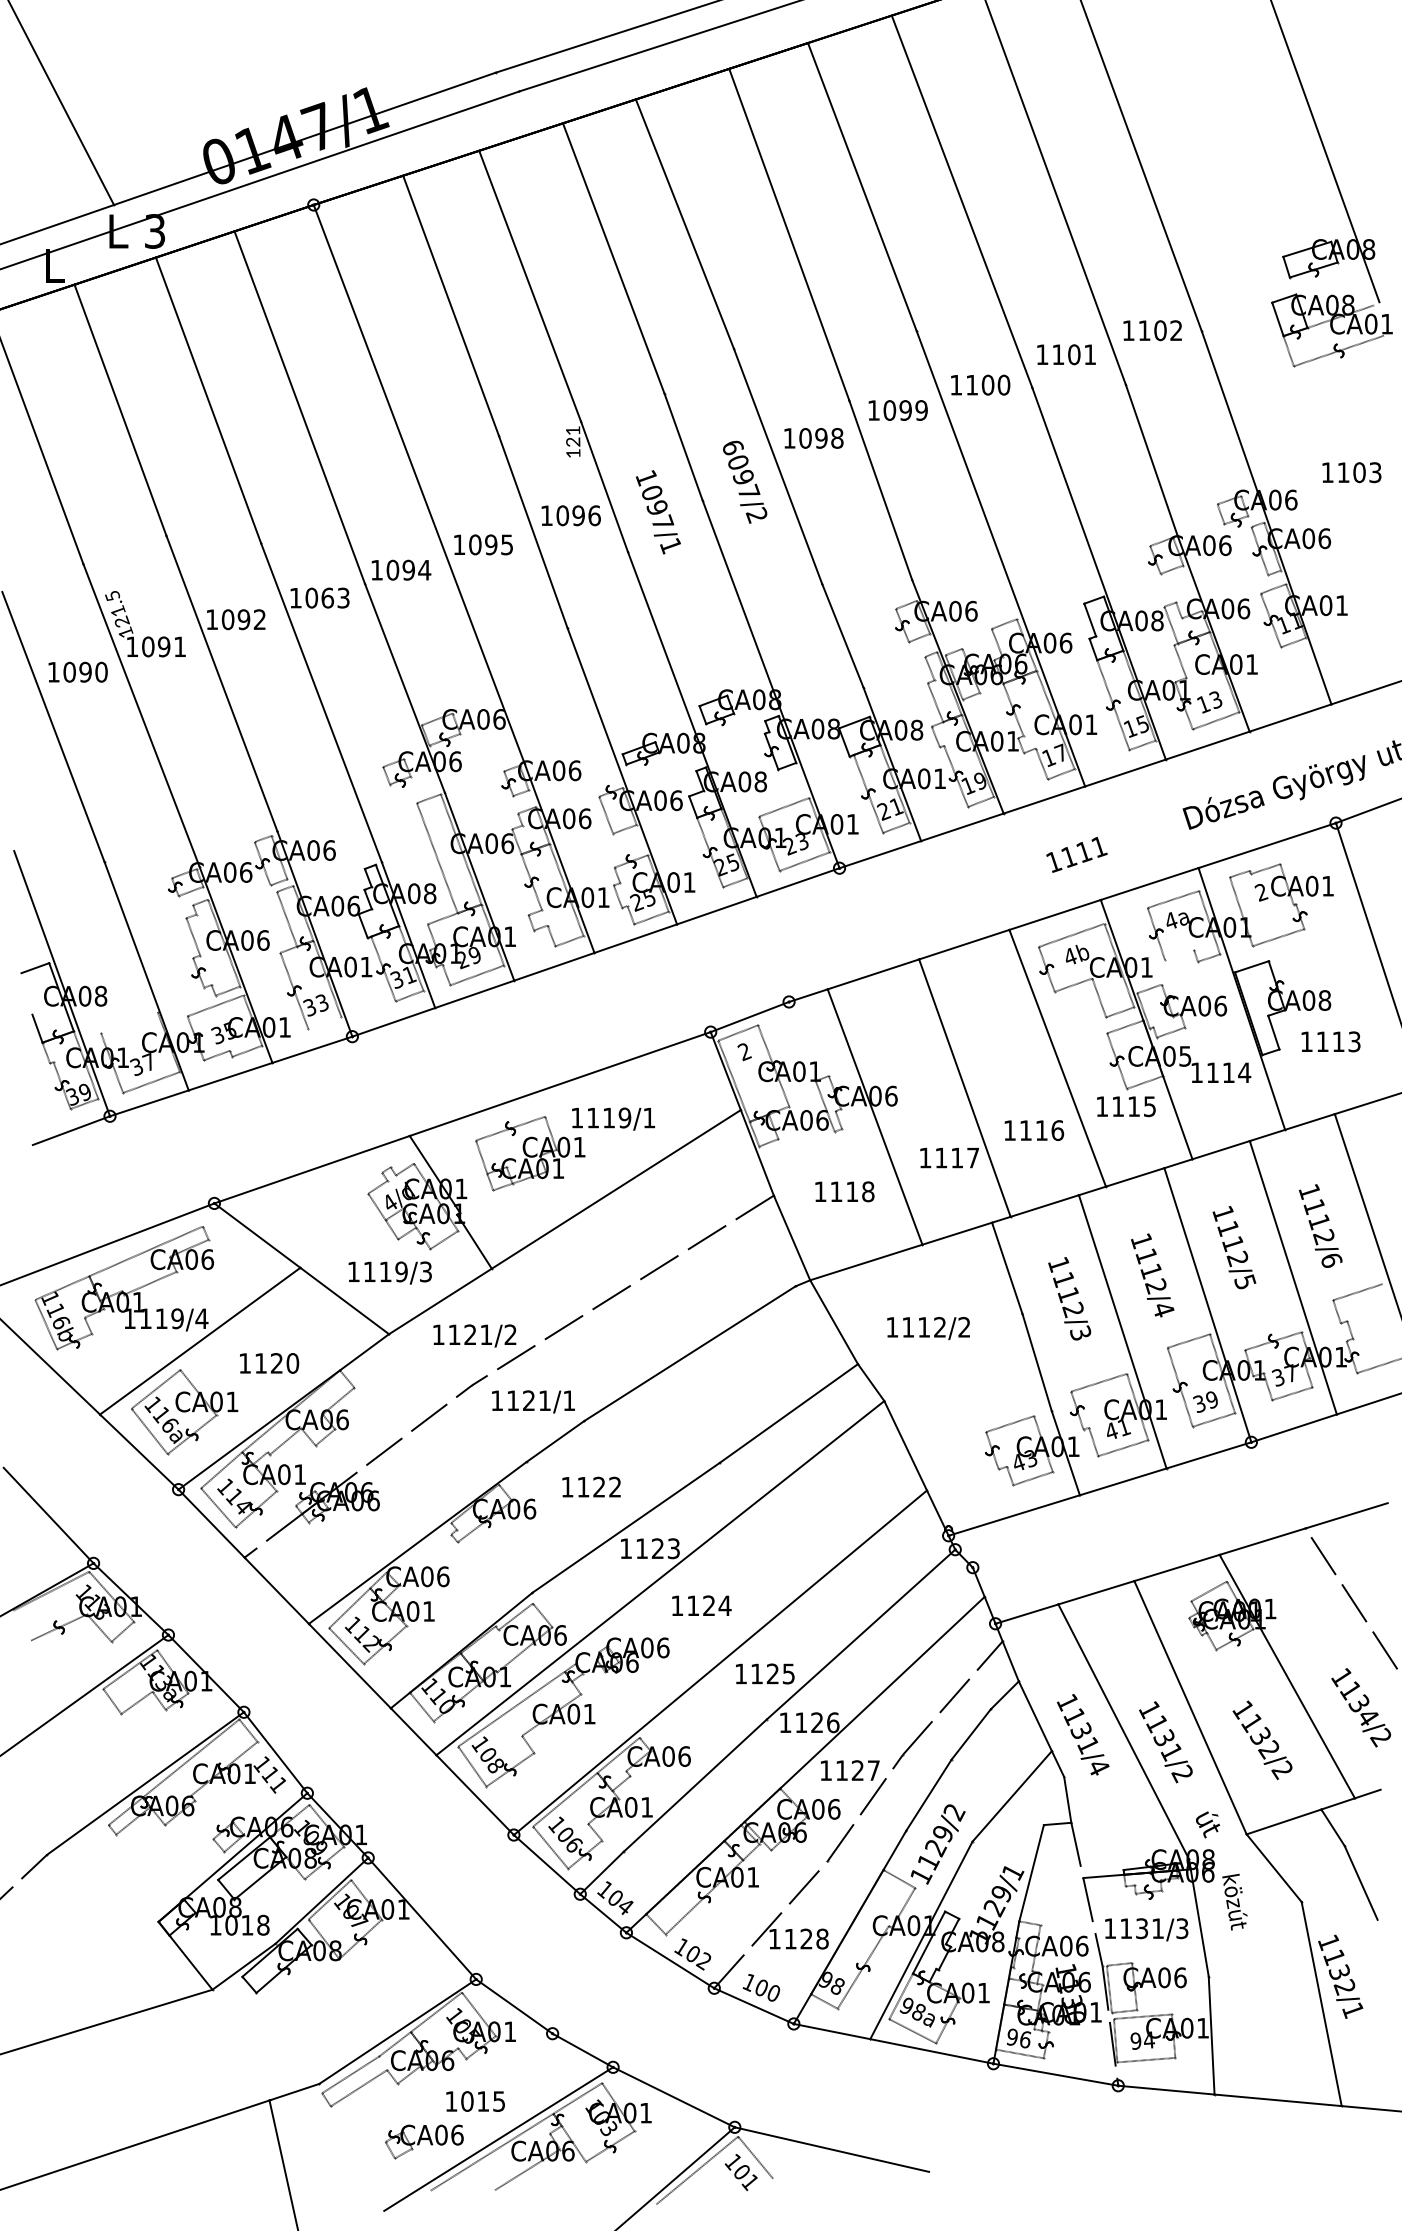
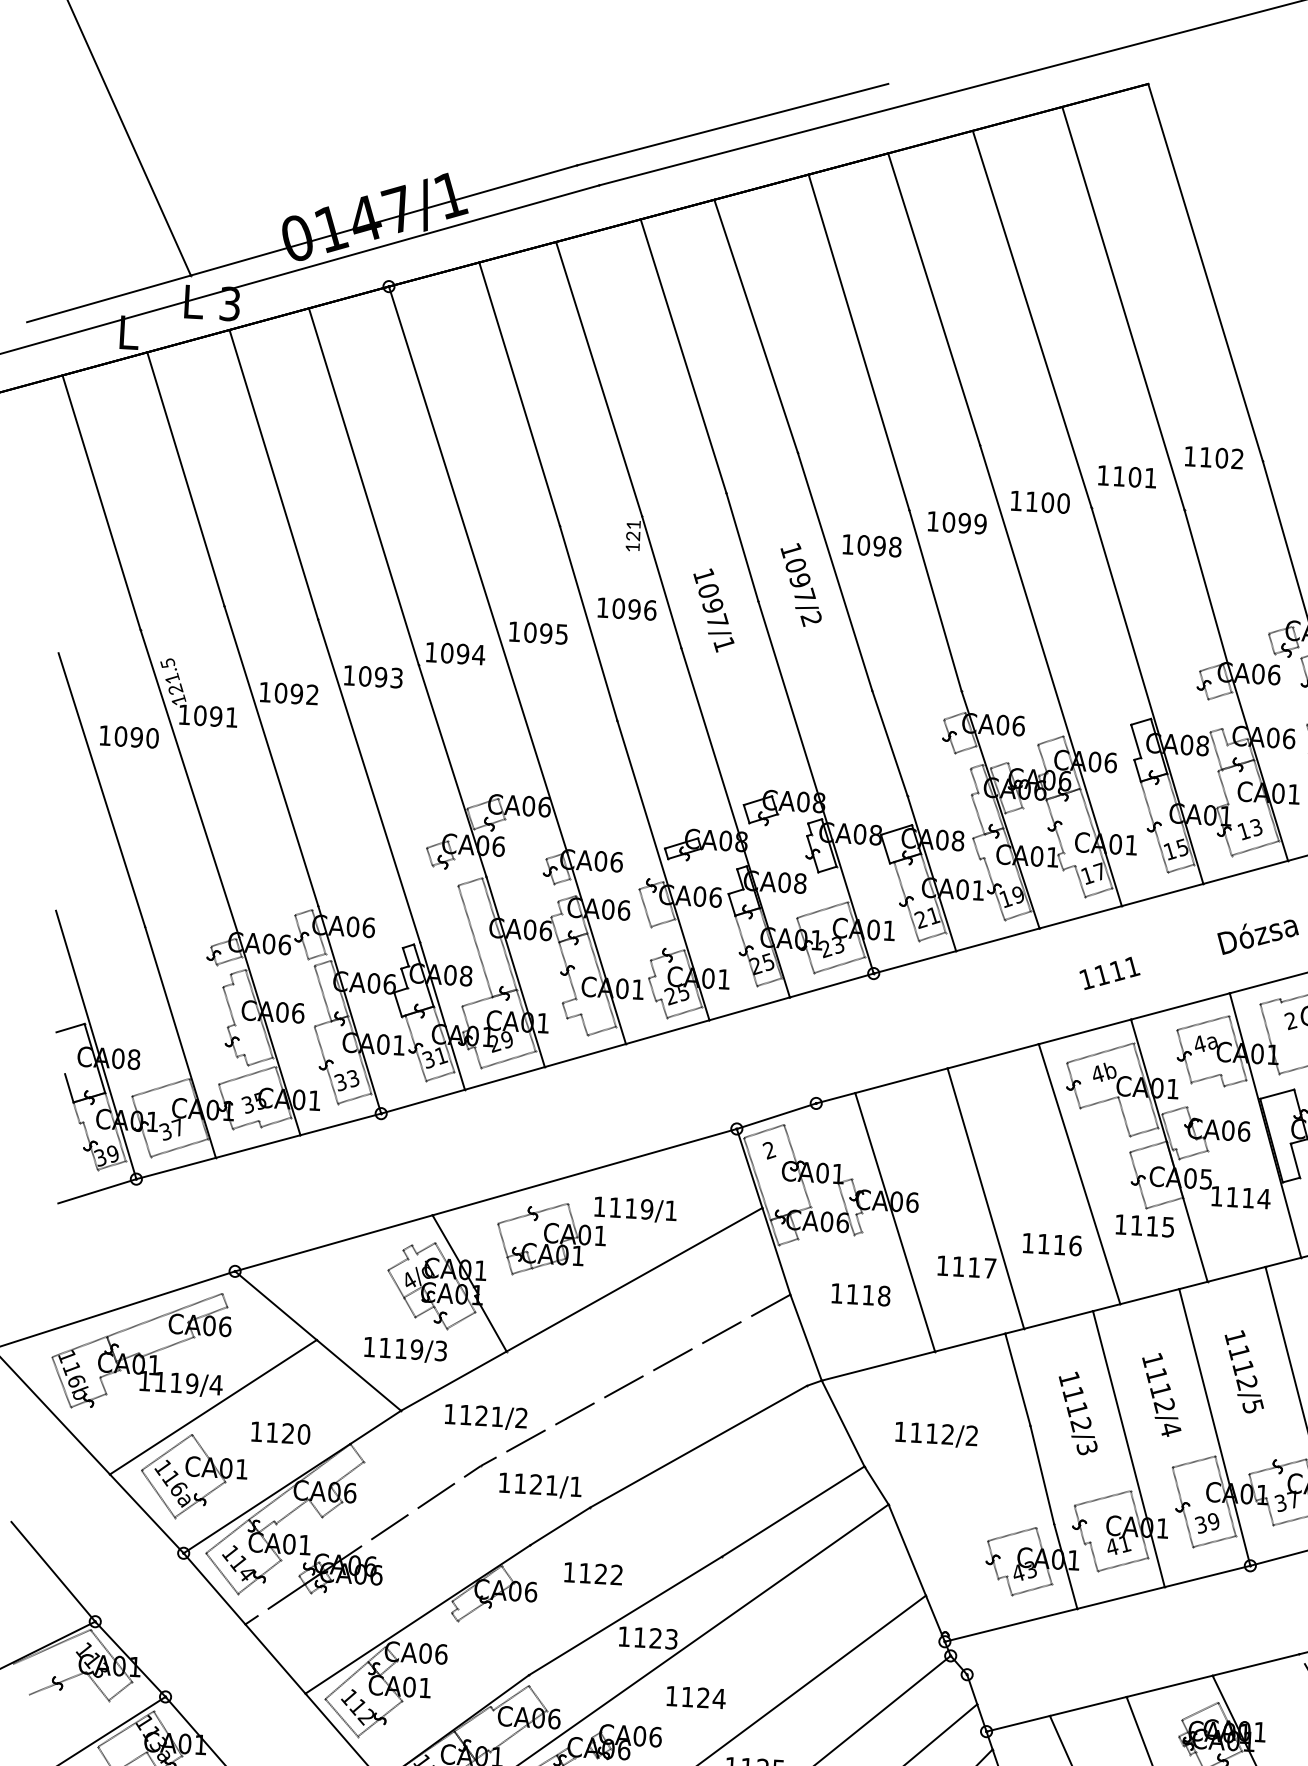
text: (732, 447) -> (790, 550), 6097/2 -> 1097/2
text: (327, 597) -> (380, 676), 1063 -> 1093
line: (1179, 954) -> (1206, 1078), added
line: (129, 1022) -> (160, 1087), added
line: (324, 1023) -> (354, 1099), added

